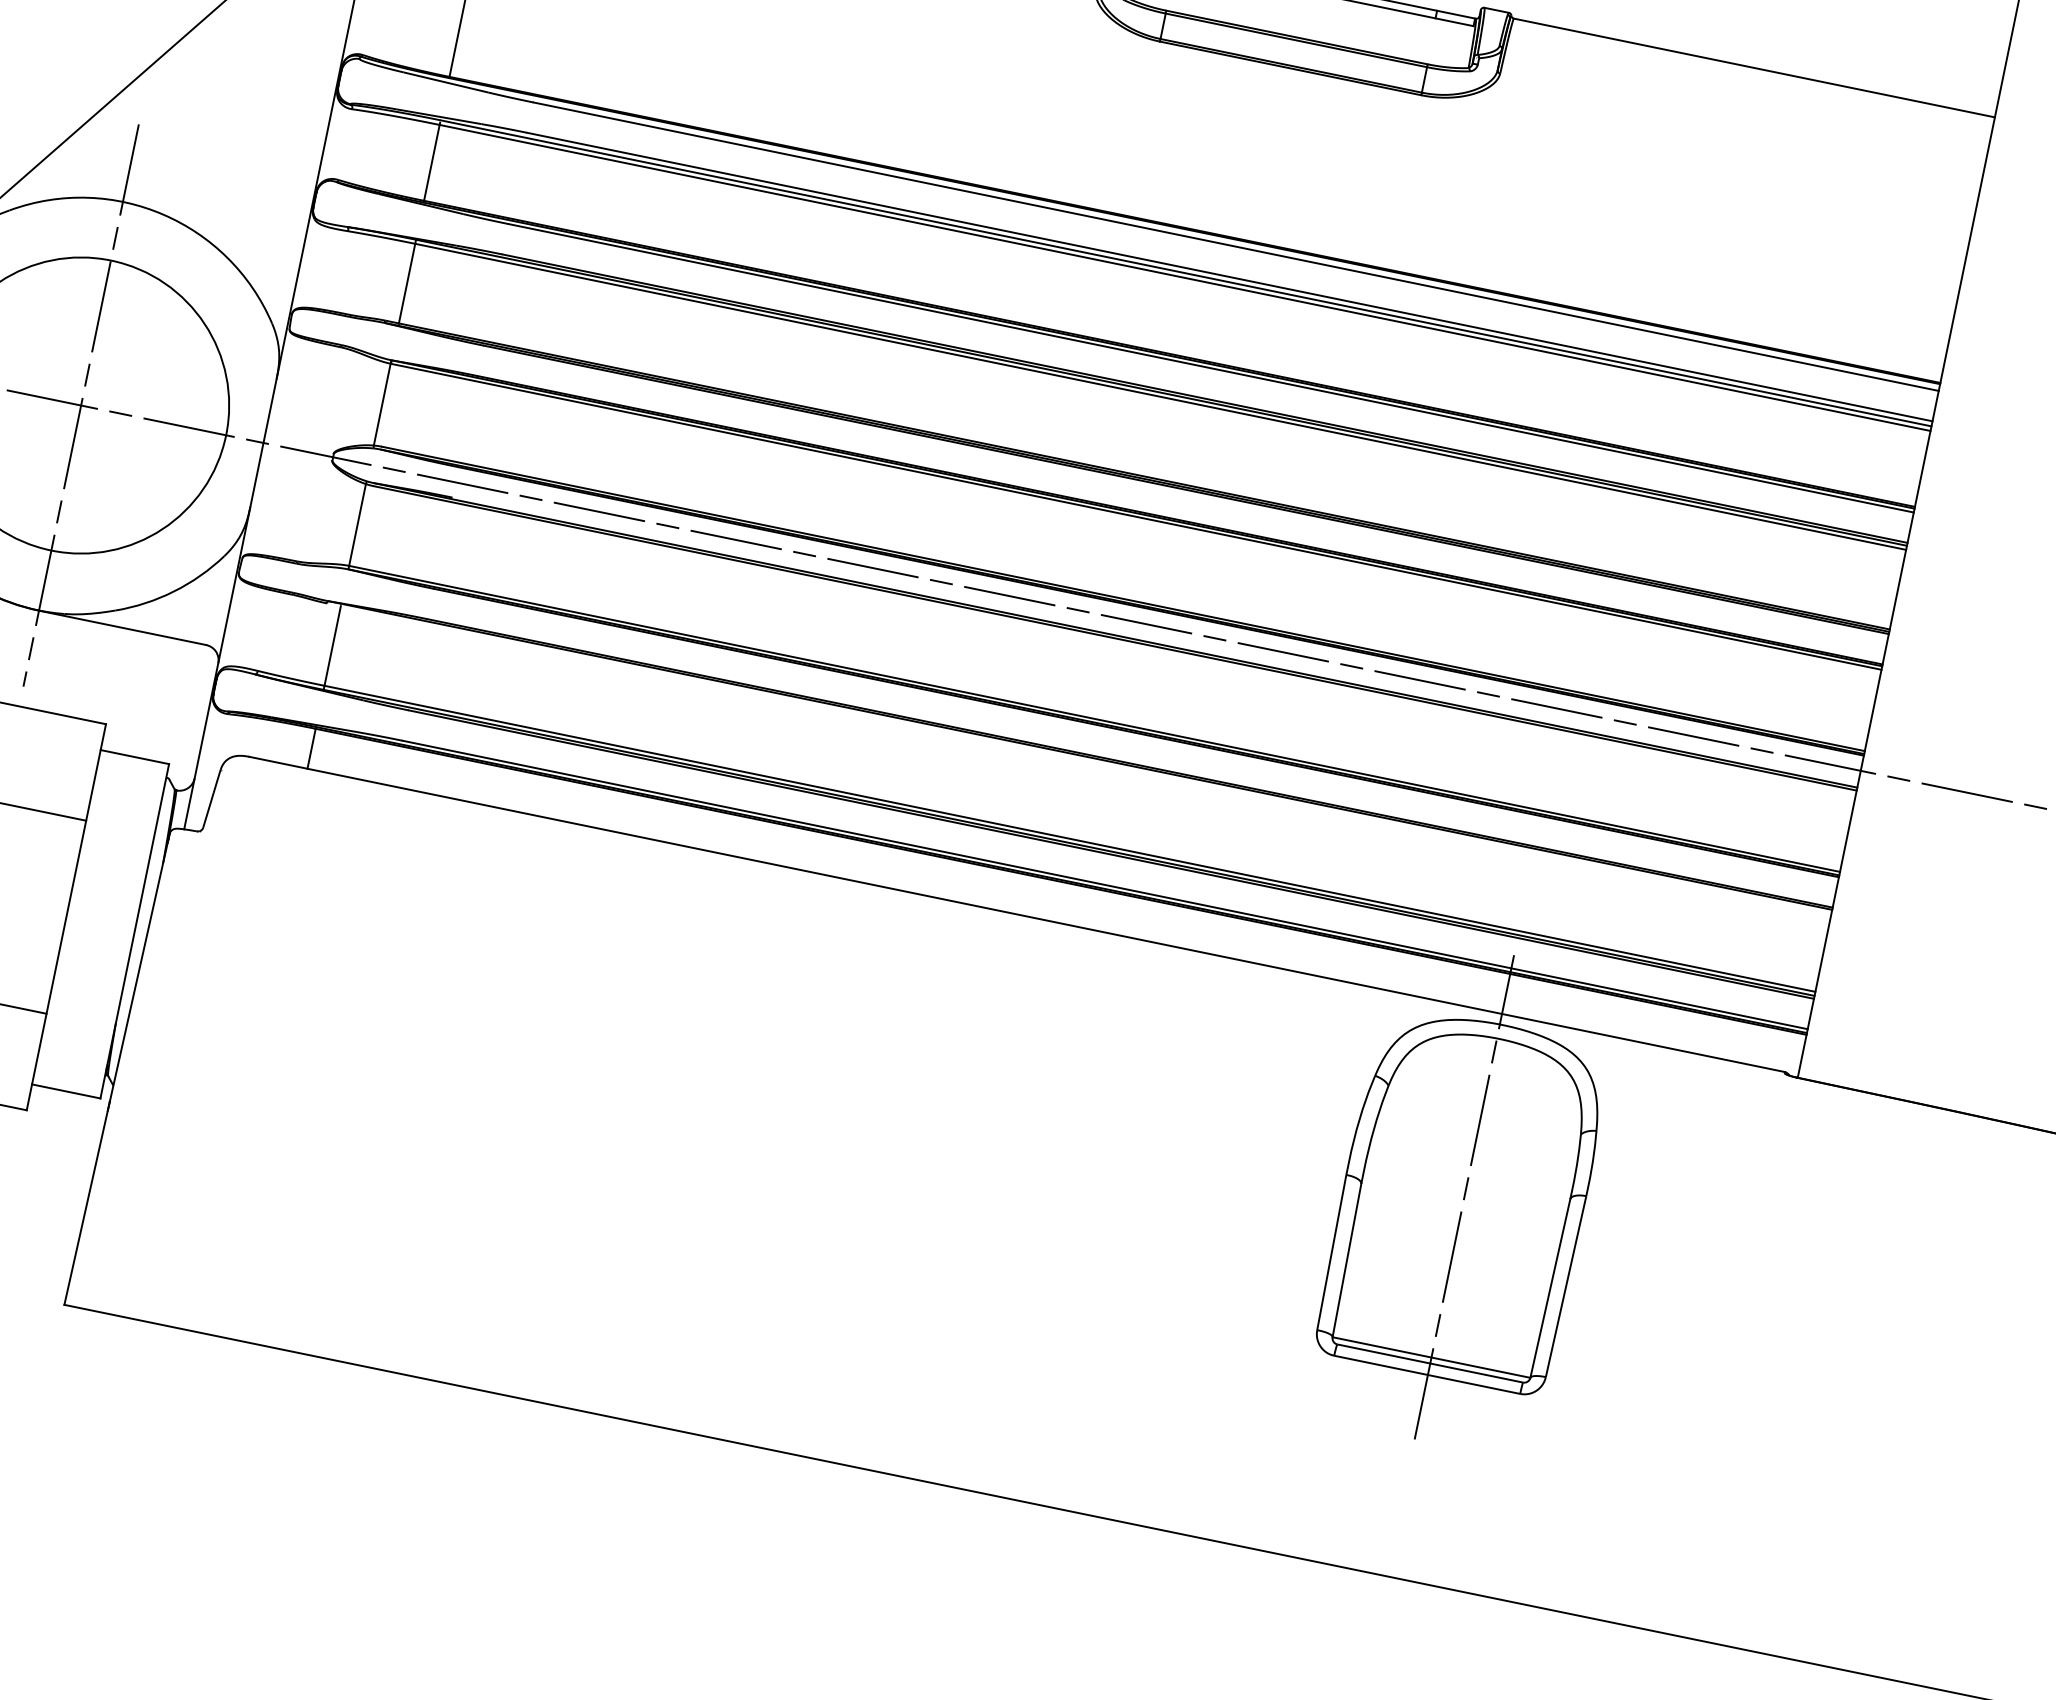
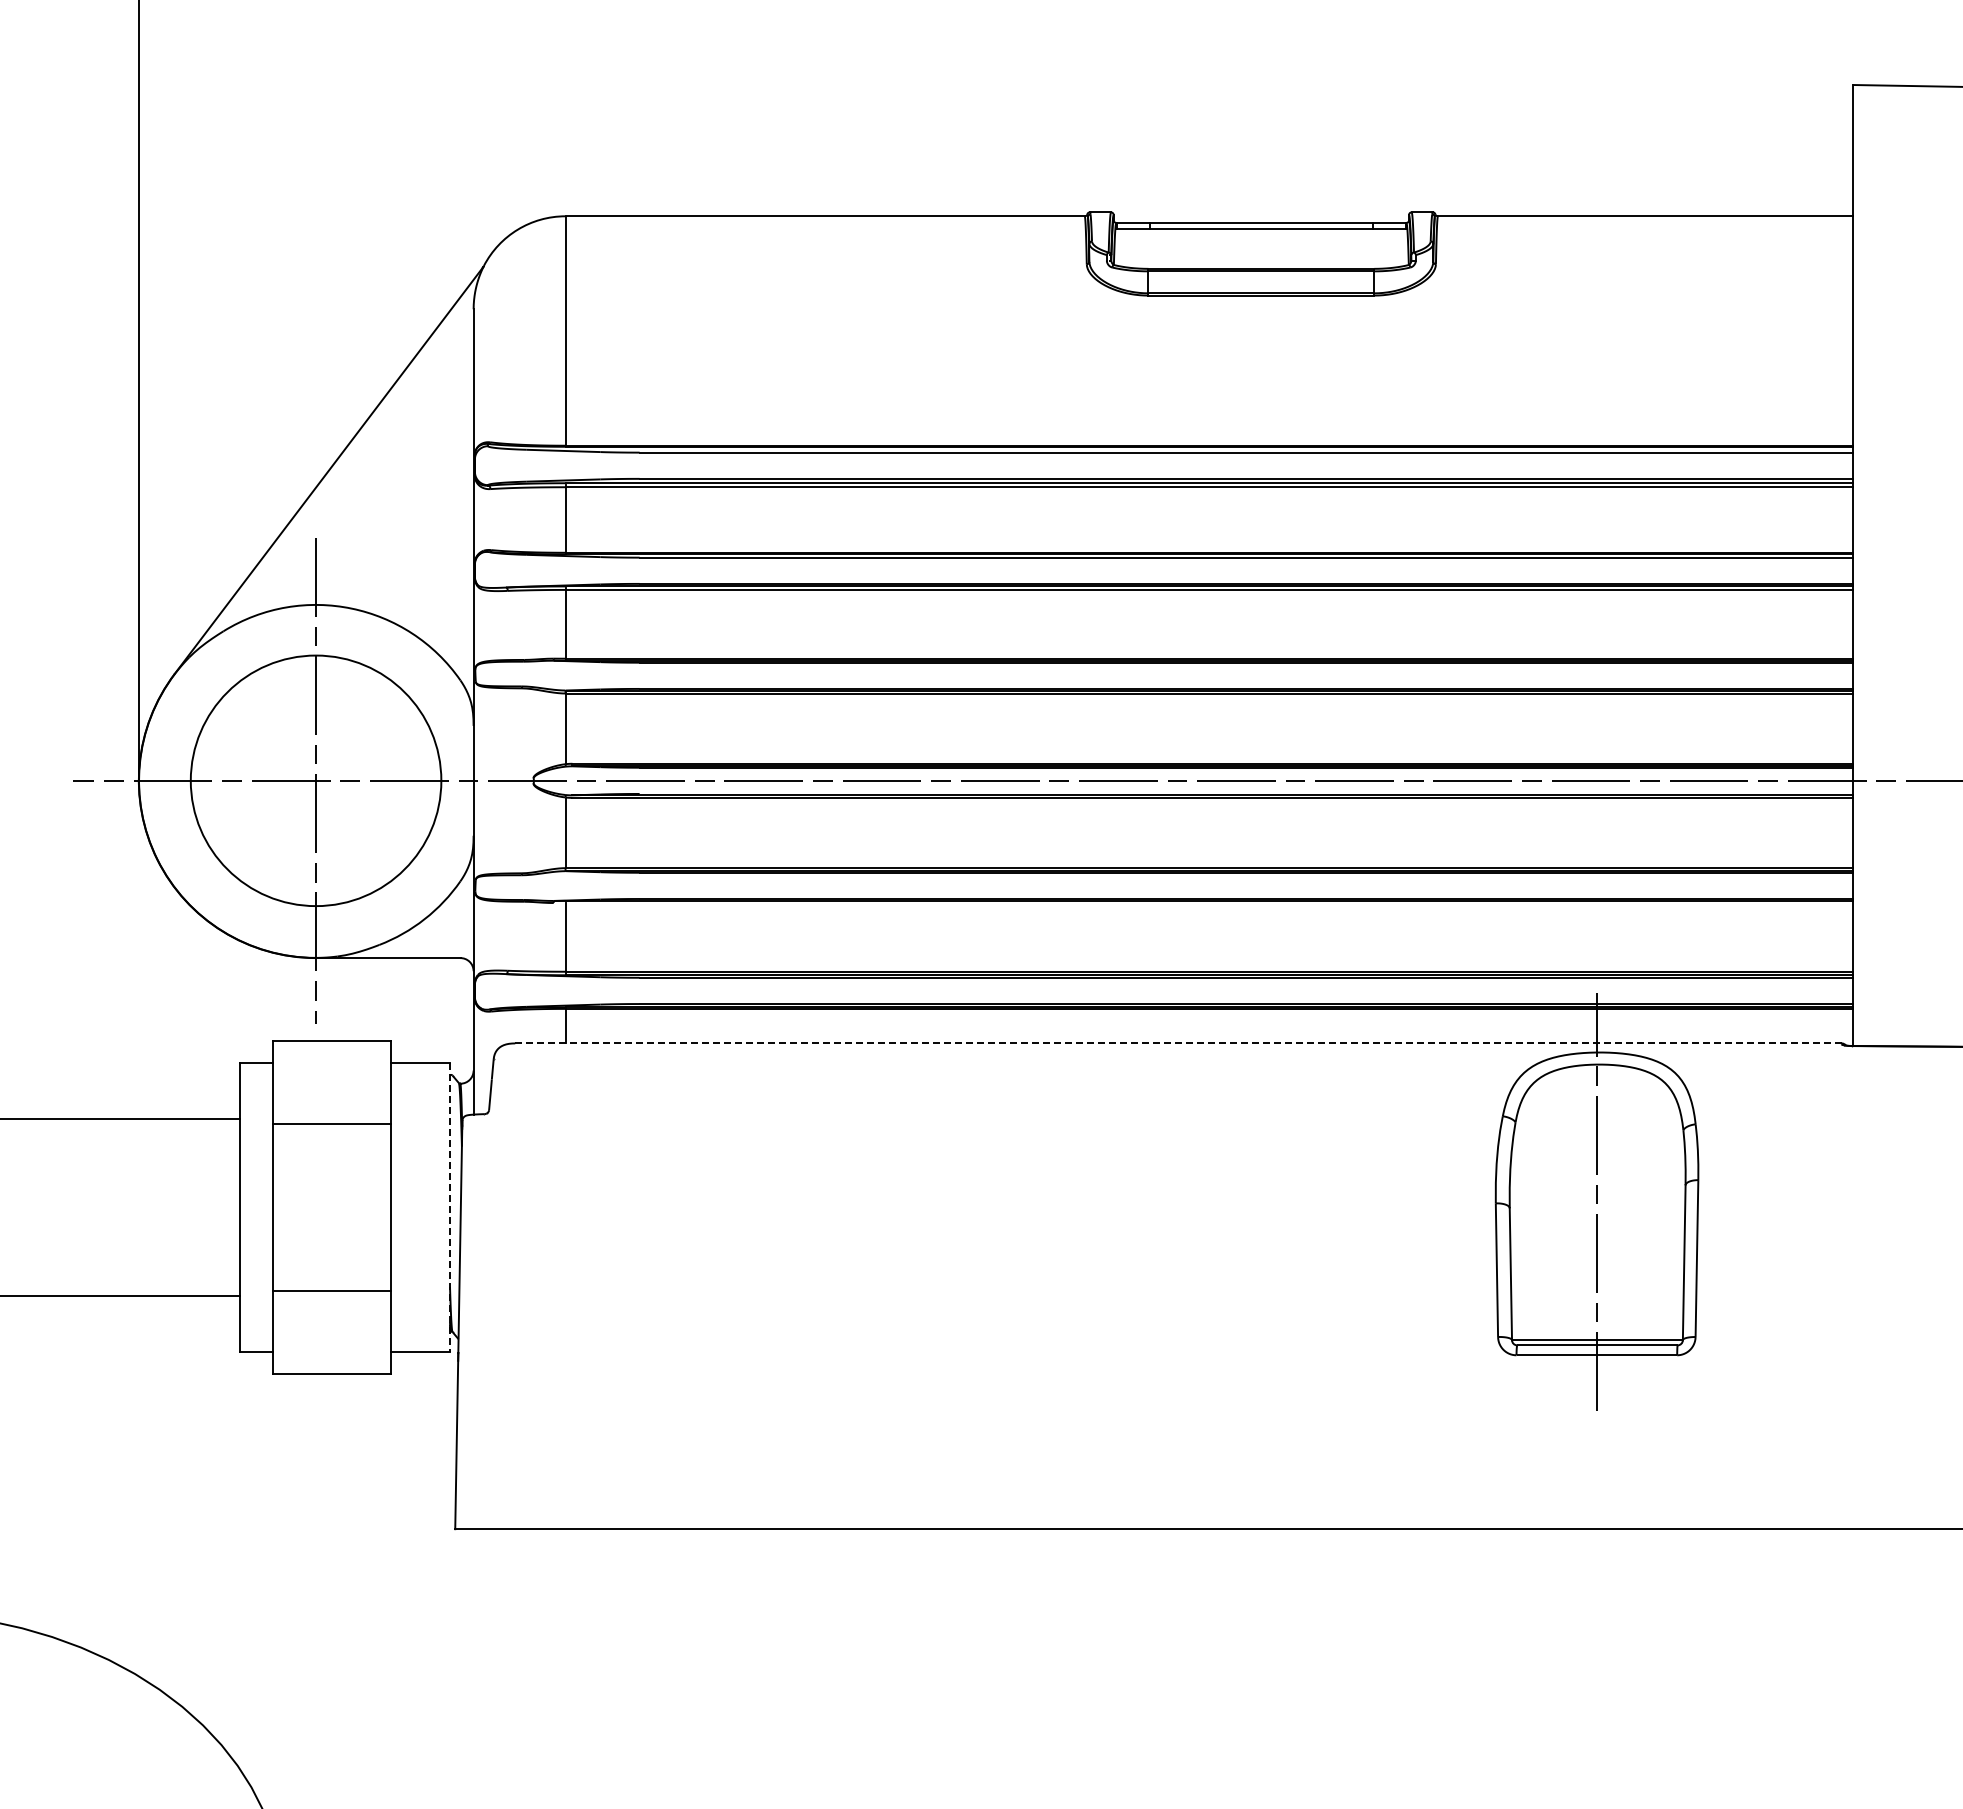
line: (1018, 914) -> (1179, 1043), solid -> dashed
line: (135, 932) -> (450, 1208), solid -> dashed

